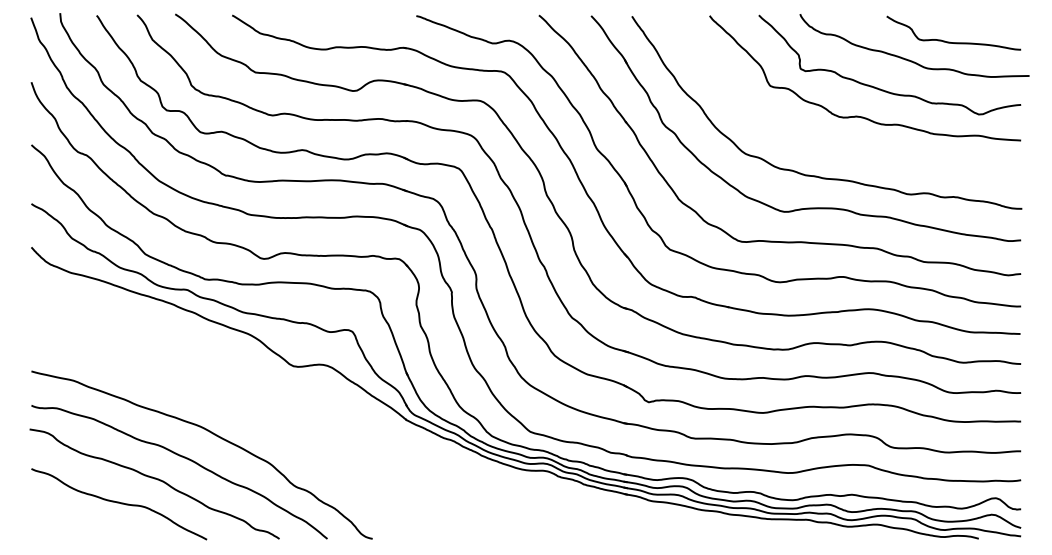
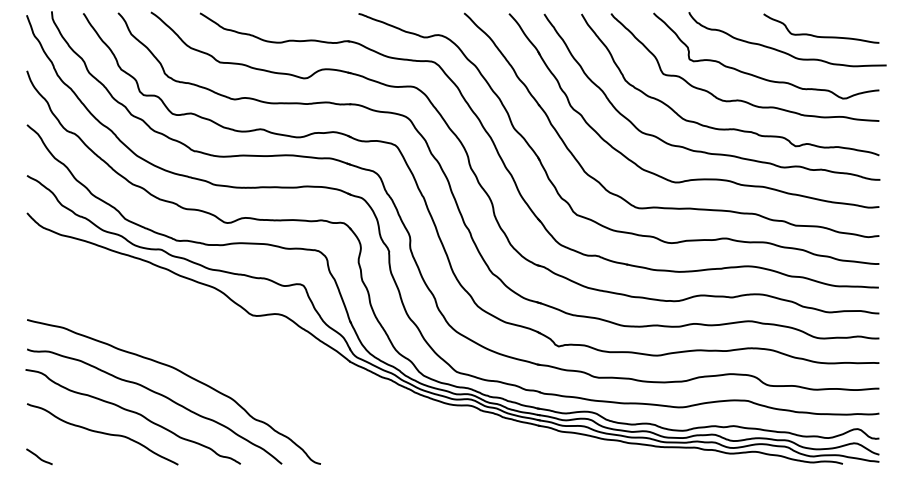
curve: (848, 149) -> (730, 128), added
curve: (44, 530) -> (38, 456), added

